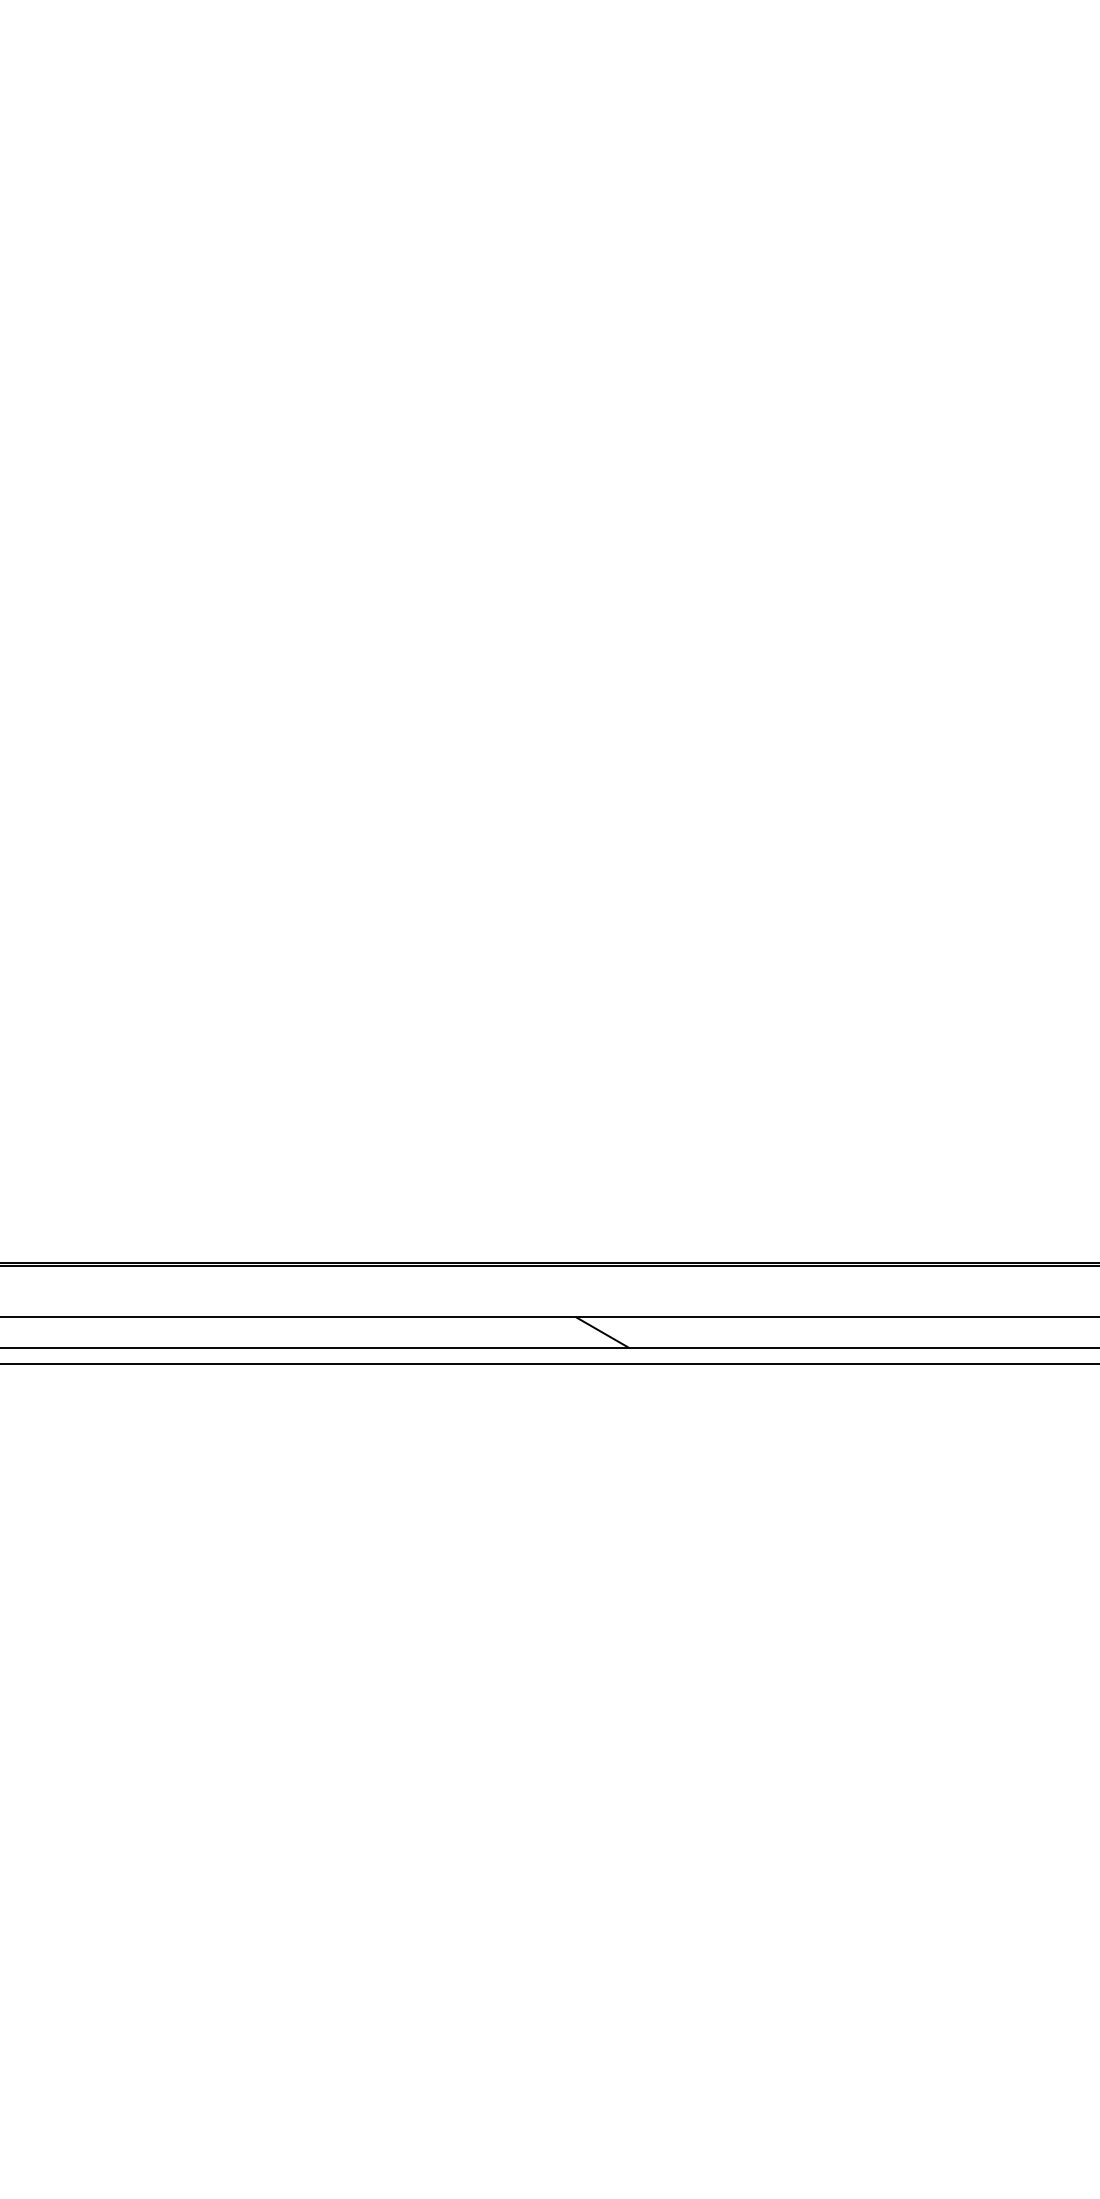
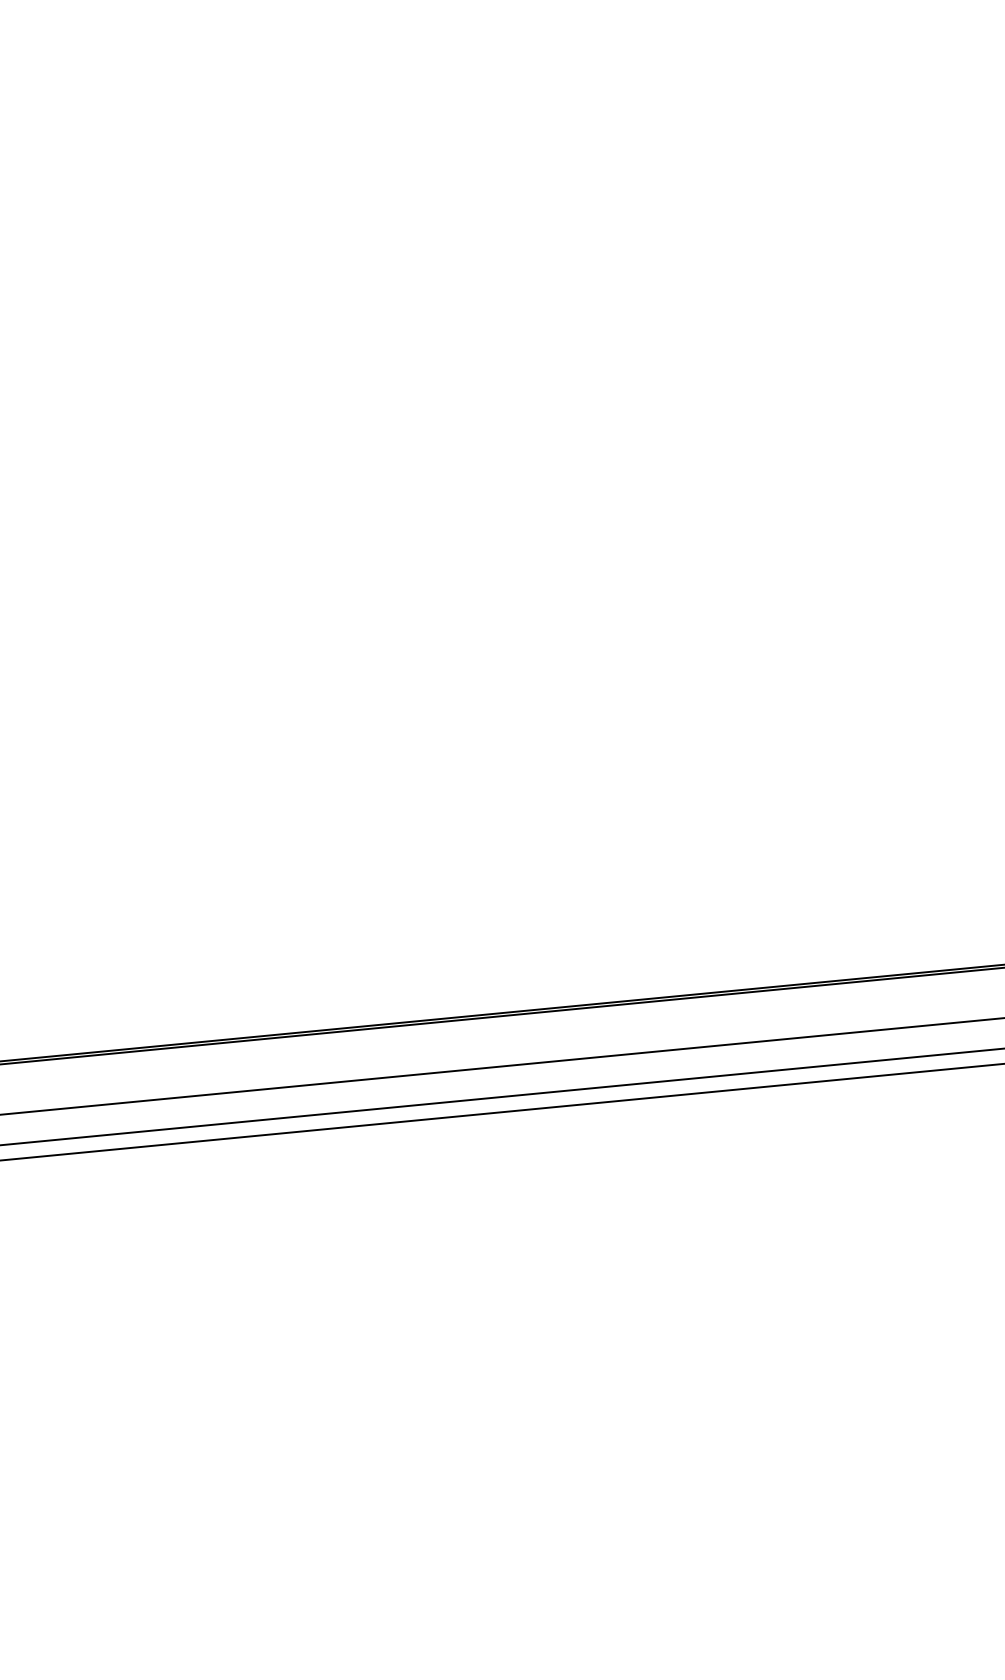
hatch: (602, 1332) -> (683, 1064), removed

